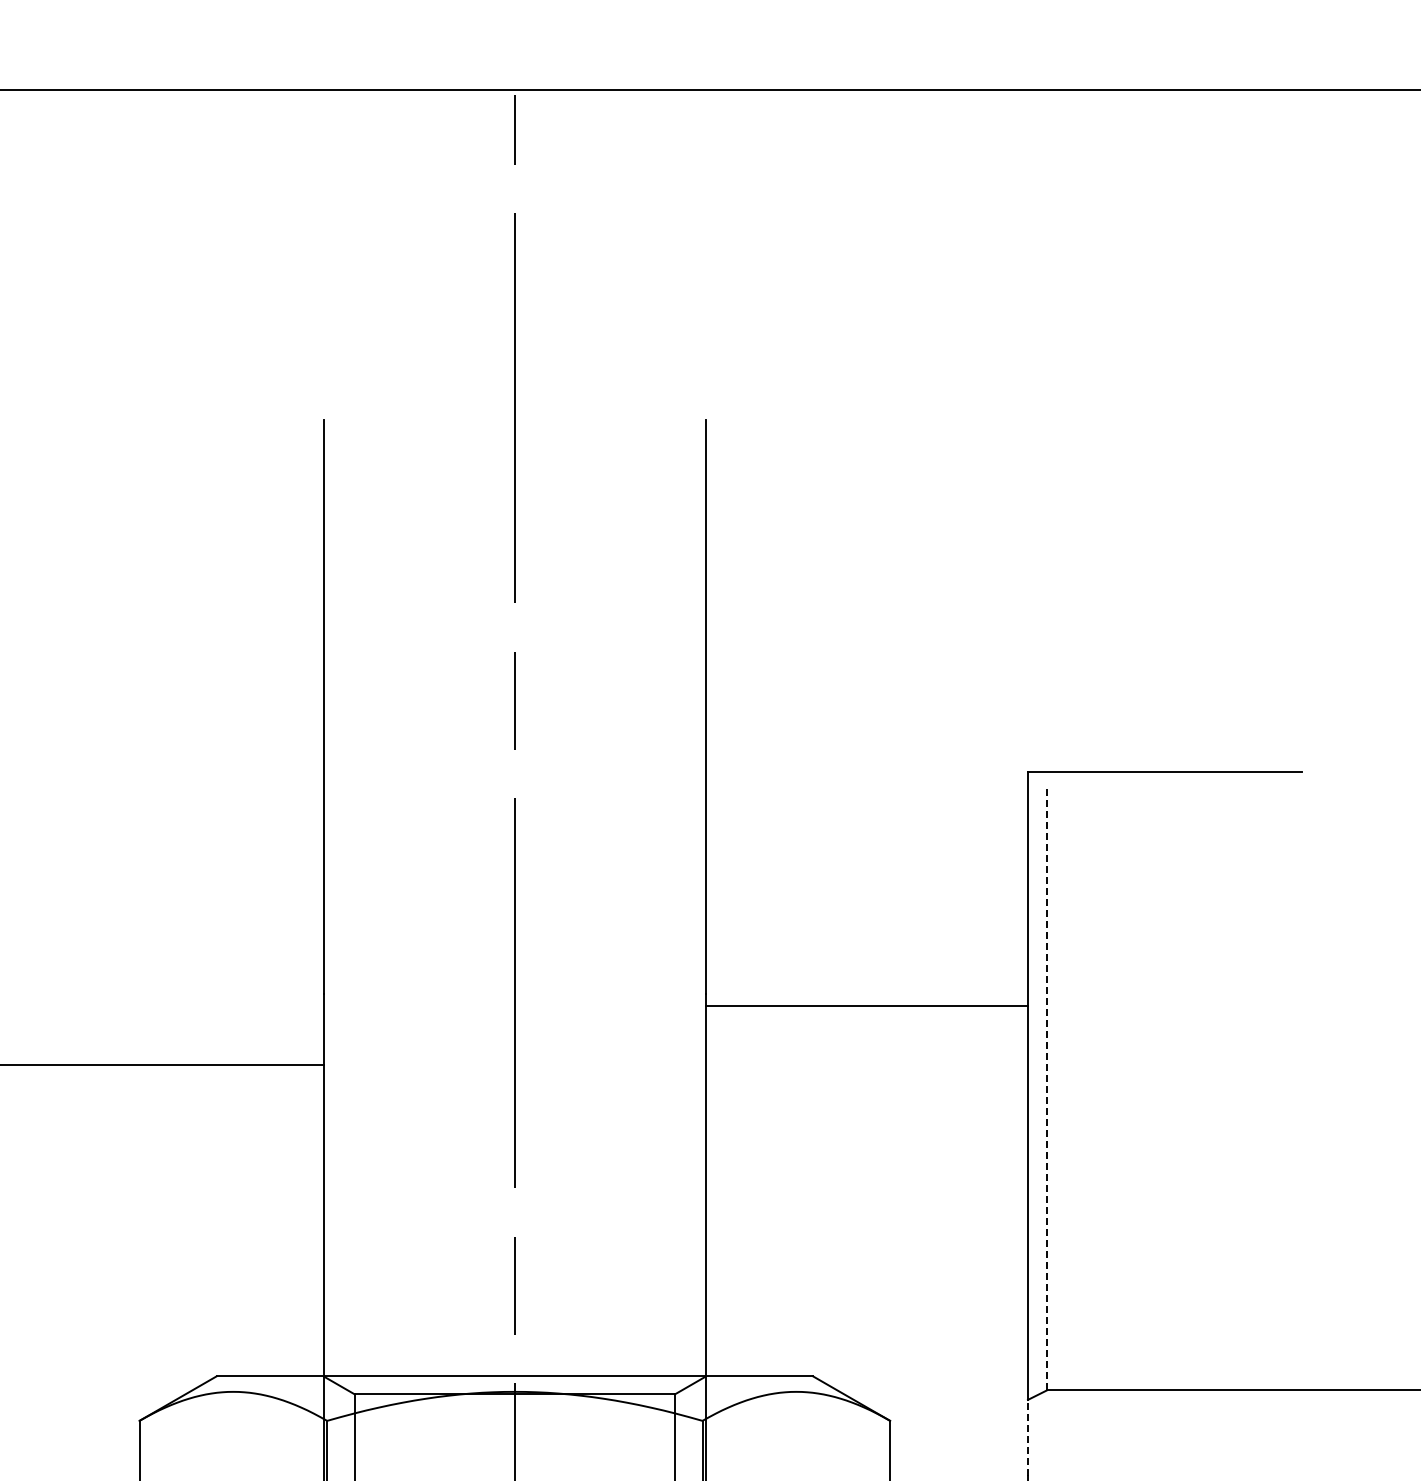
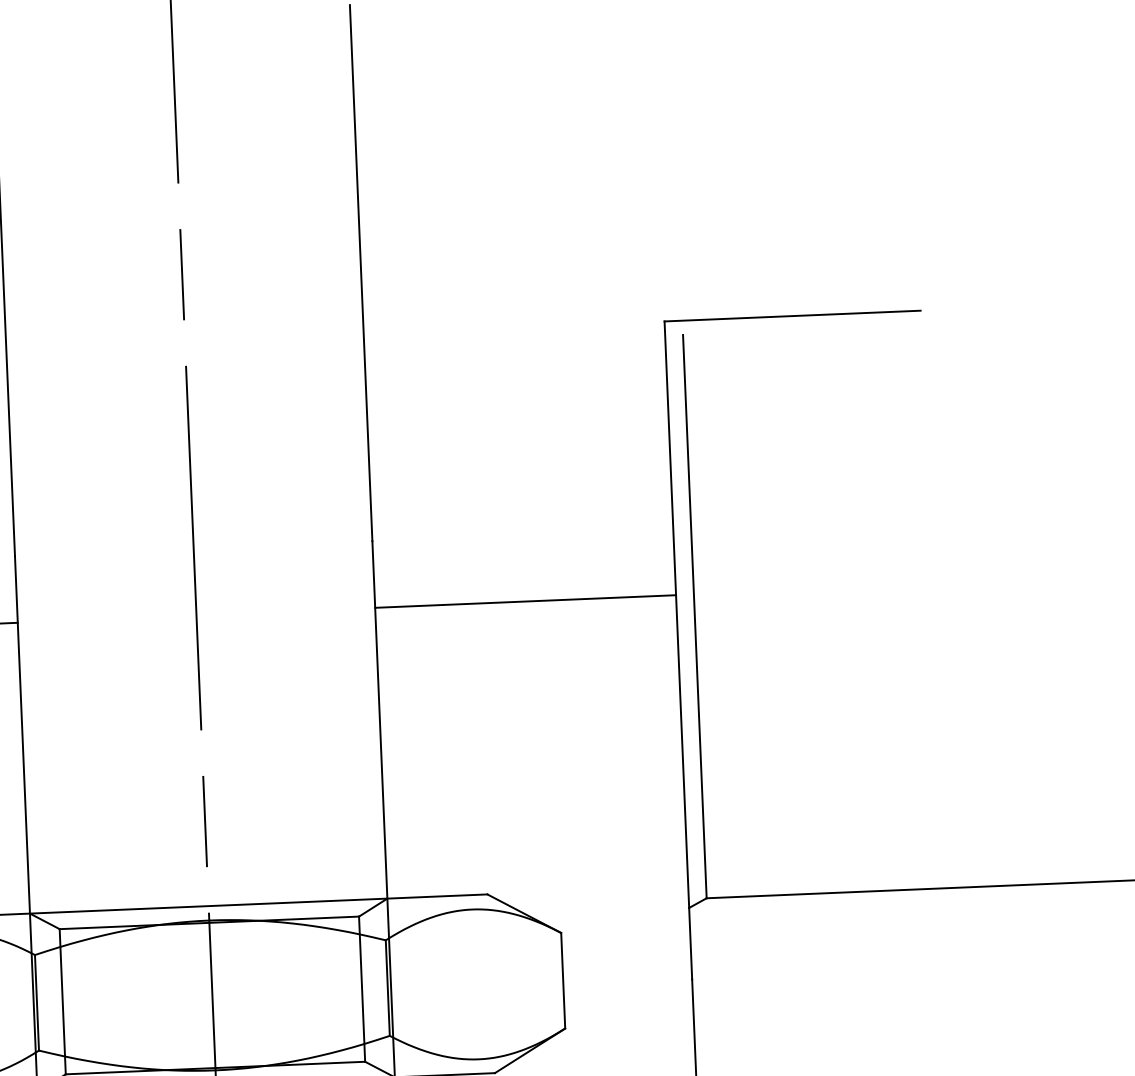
line: (867, 1006) -> (526, 601), moved
line: (1047, 1088) -> (695, 616), dashed -> solid
line: (1028, 1437) -> (691, 943), dashed -> solid

